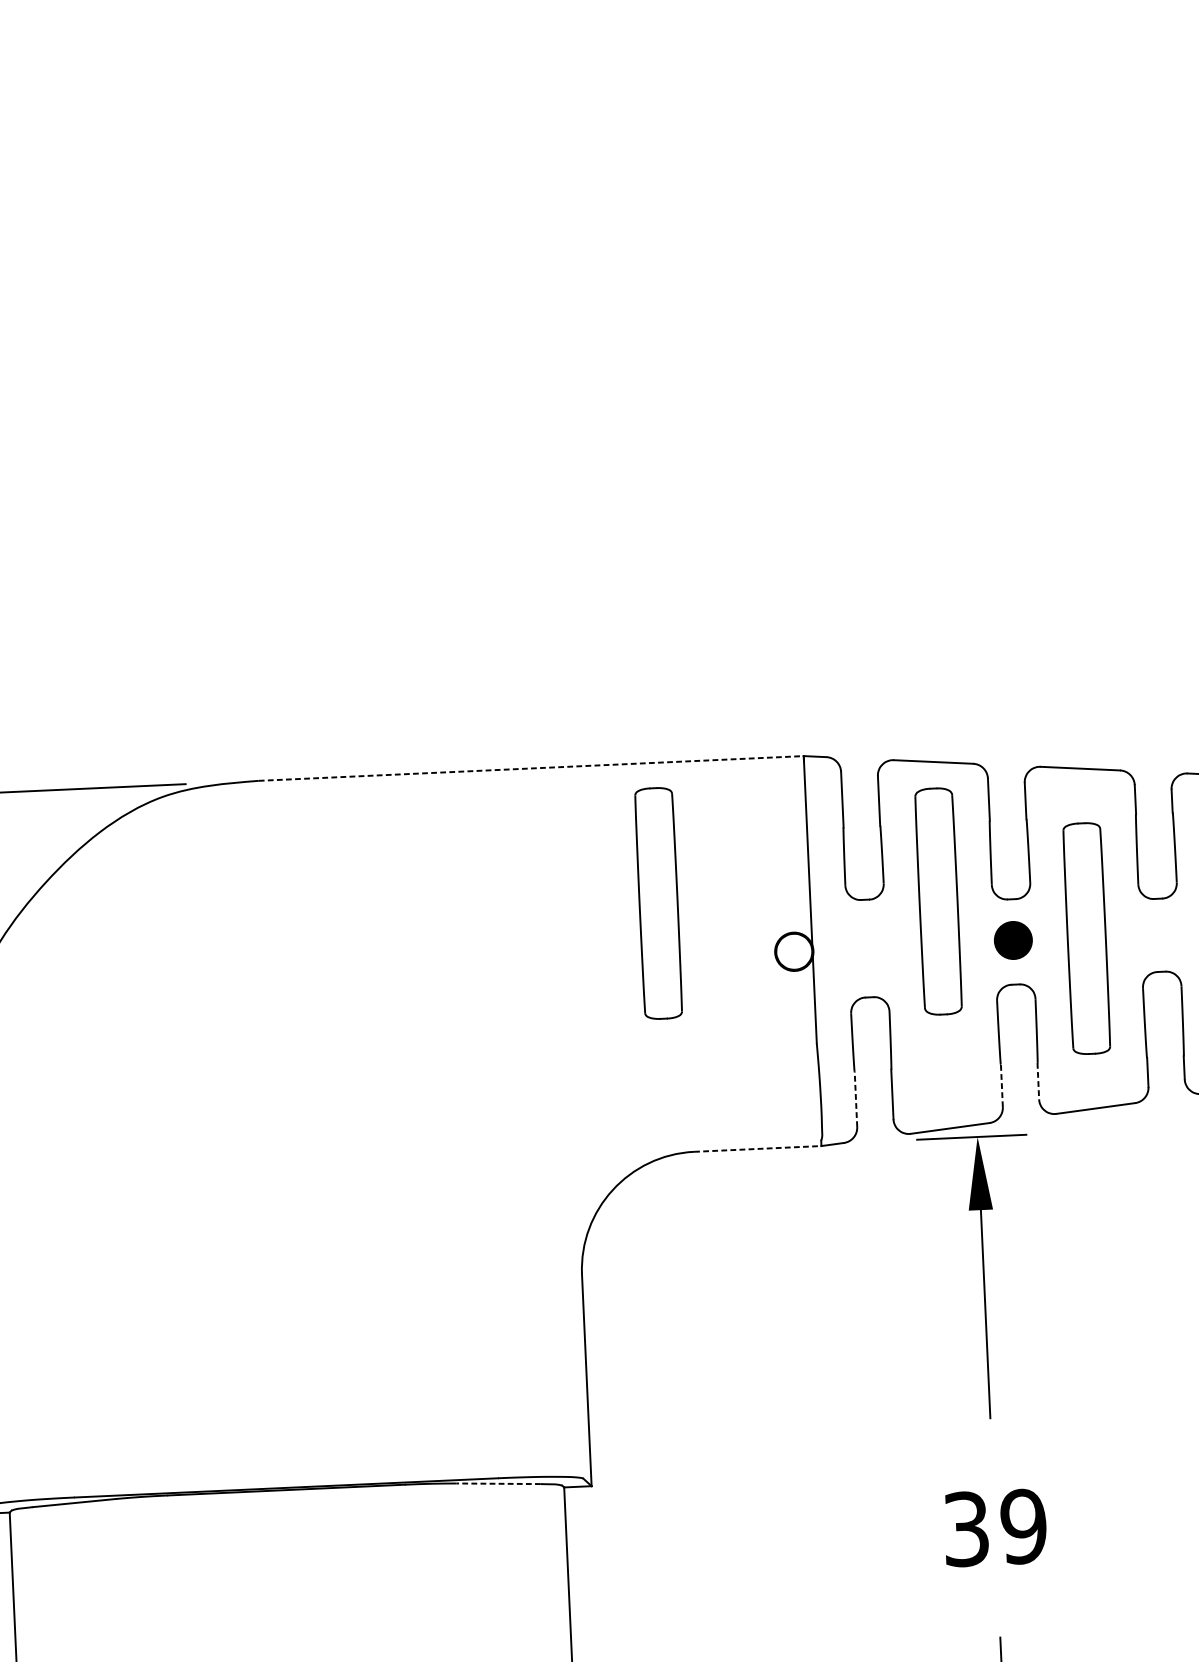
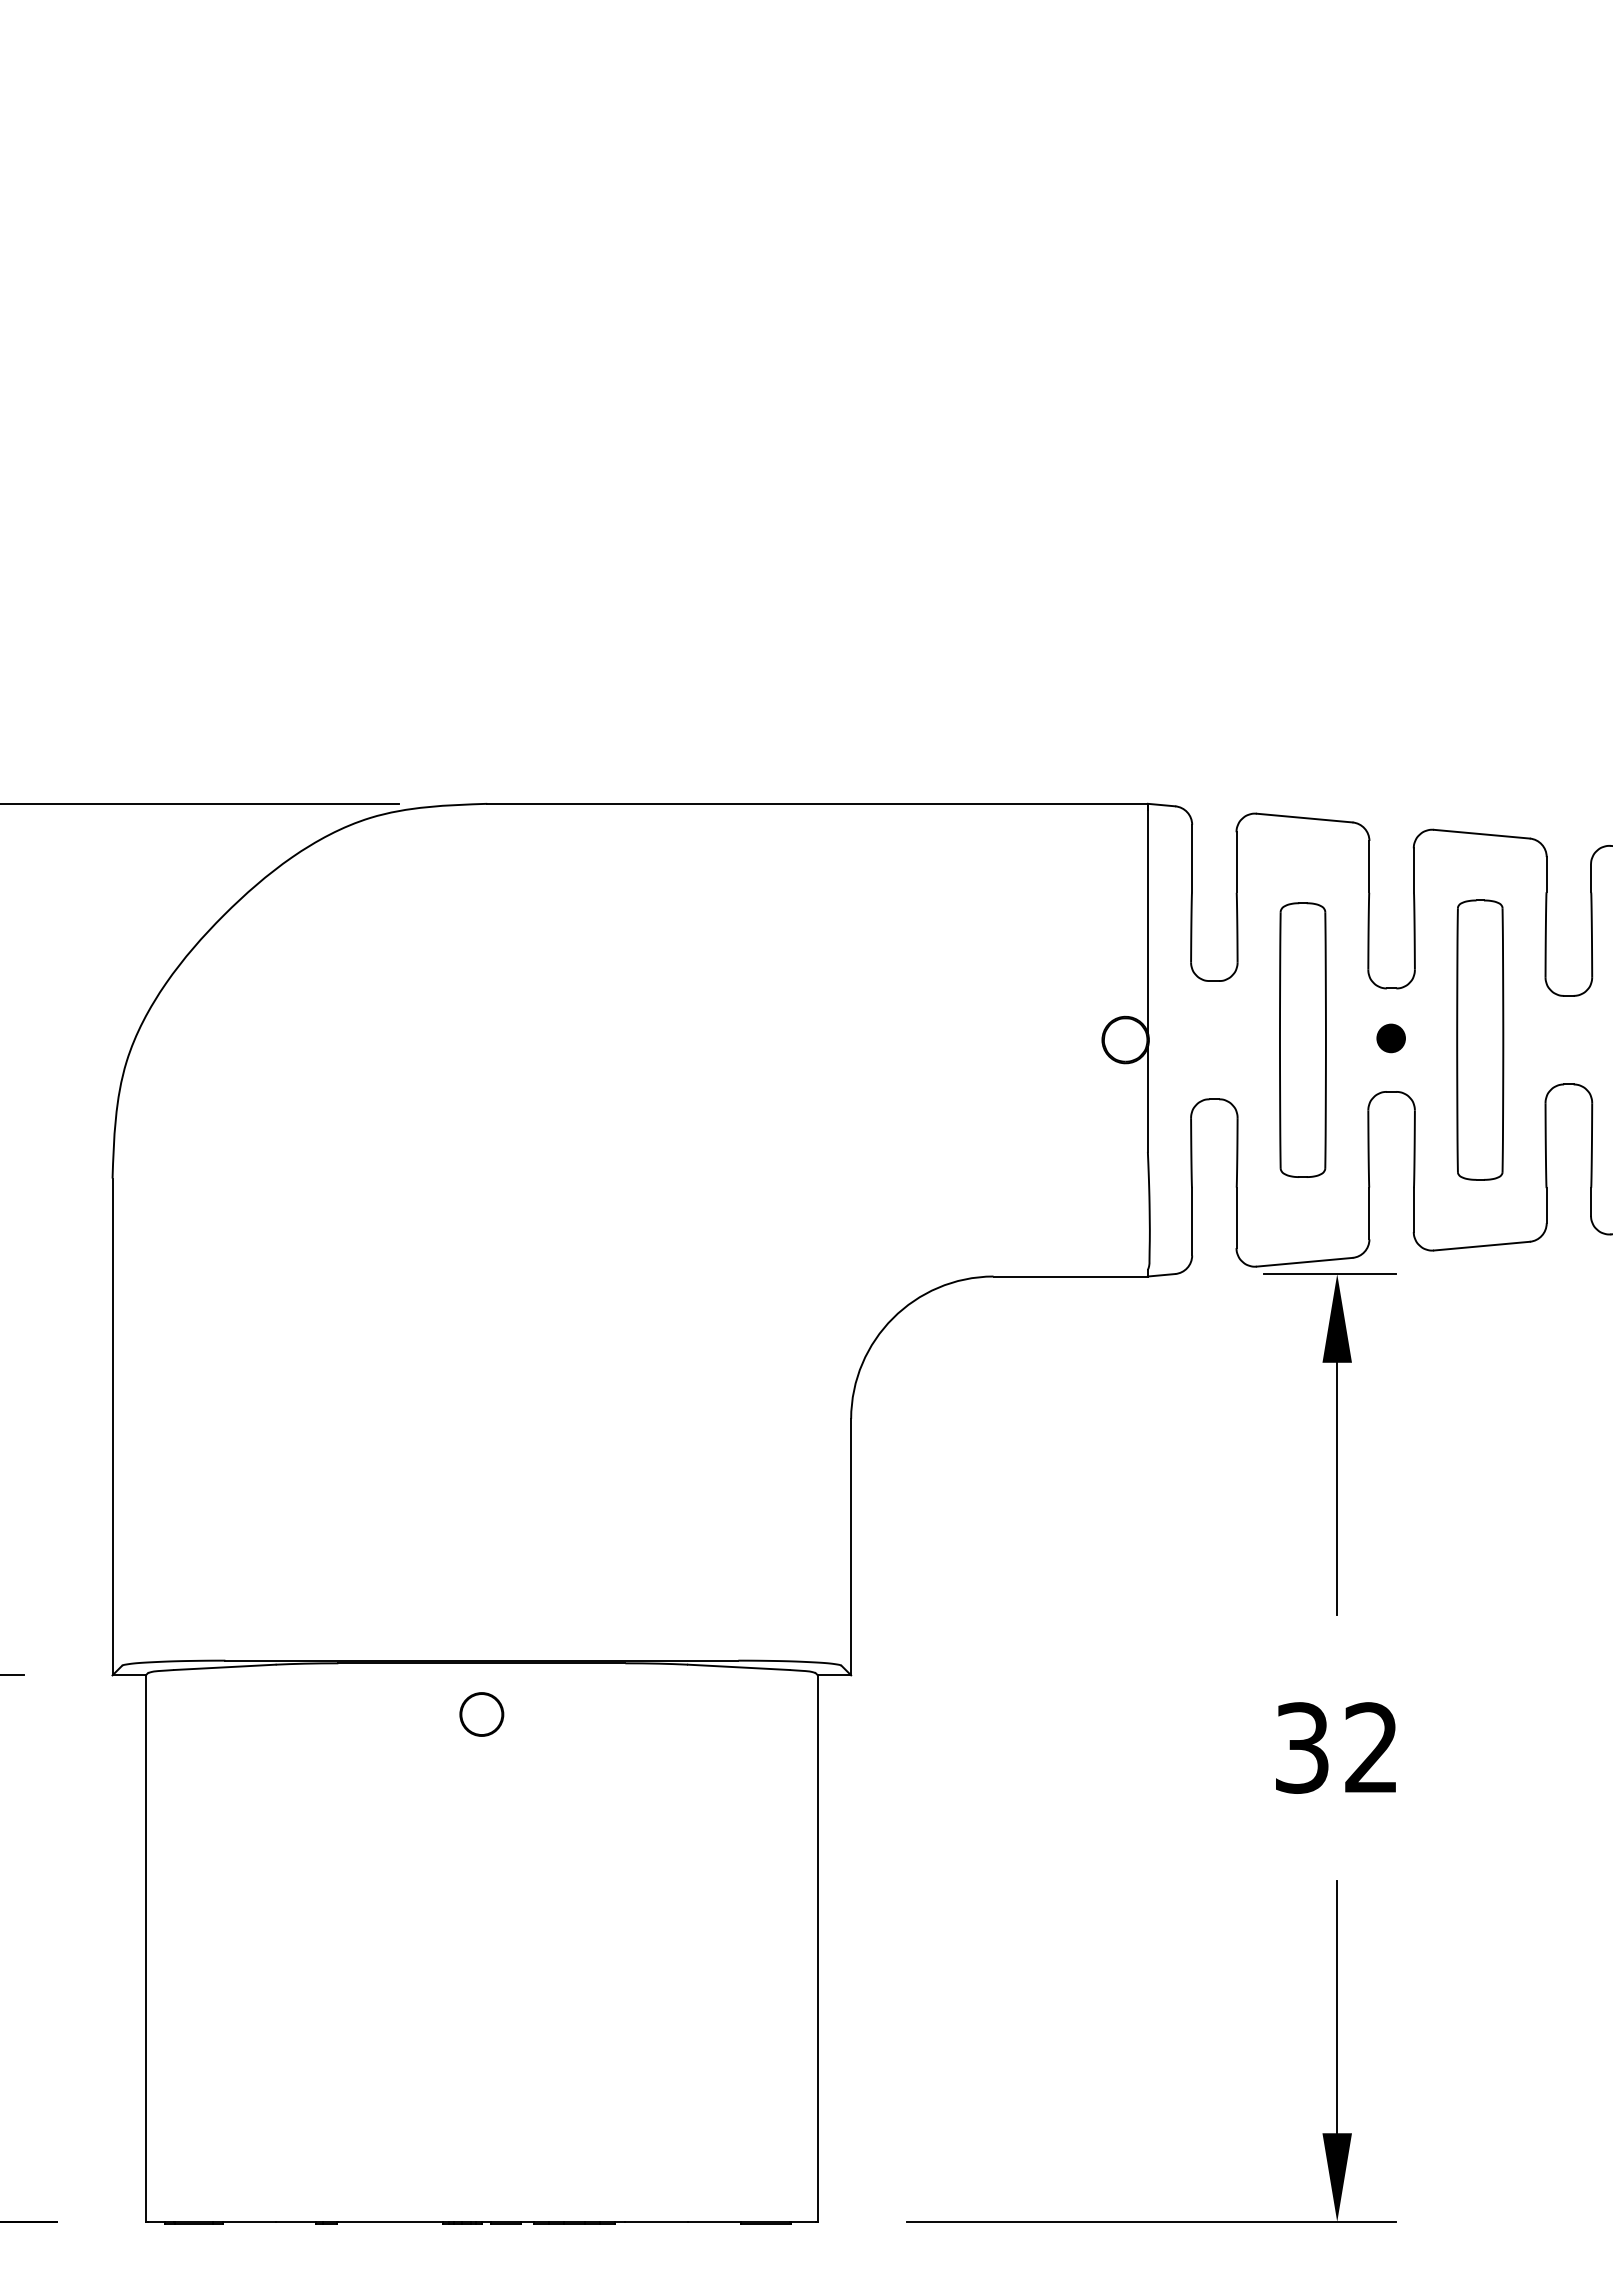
line: (532, 768) -> (818, 803), dashed -> solid
part: (938, 901) -> (1302, 1039), moved
part: (658, 902) -> (964, 973), removed
part: (1012, 940) -> (1390, 1038), size x0.62
line: (1038, 1081) -> (1413, 1210), dashed -> solid
line: (1001, 1085) -> (1369, 1213), dashed -> solid
line: (856, 1098) -> (1192, 1221), dashed -> solid
line: (758, 1148) -> (1071, 1276), dashed -> solid
line: (498, 1483) -> (738, 1667), dashed -> solid
text: (1023, 1526) -> (1371, 1747), 39 -> 32
part: (288, 1532) -> (481, 1714), added

